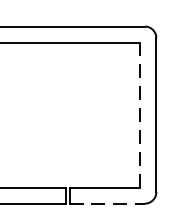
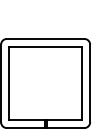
line: (141, 115) -> (82, 83), dashed -> solid
line: (107, 204) -> (65, 128), dashed -> solid

